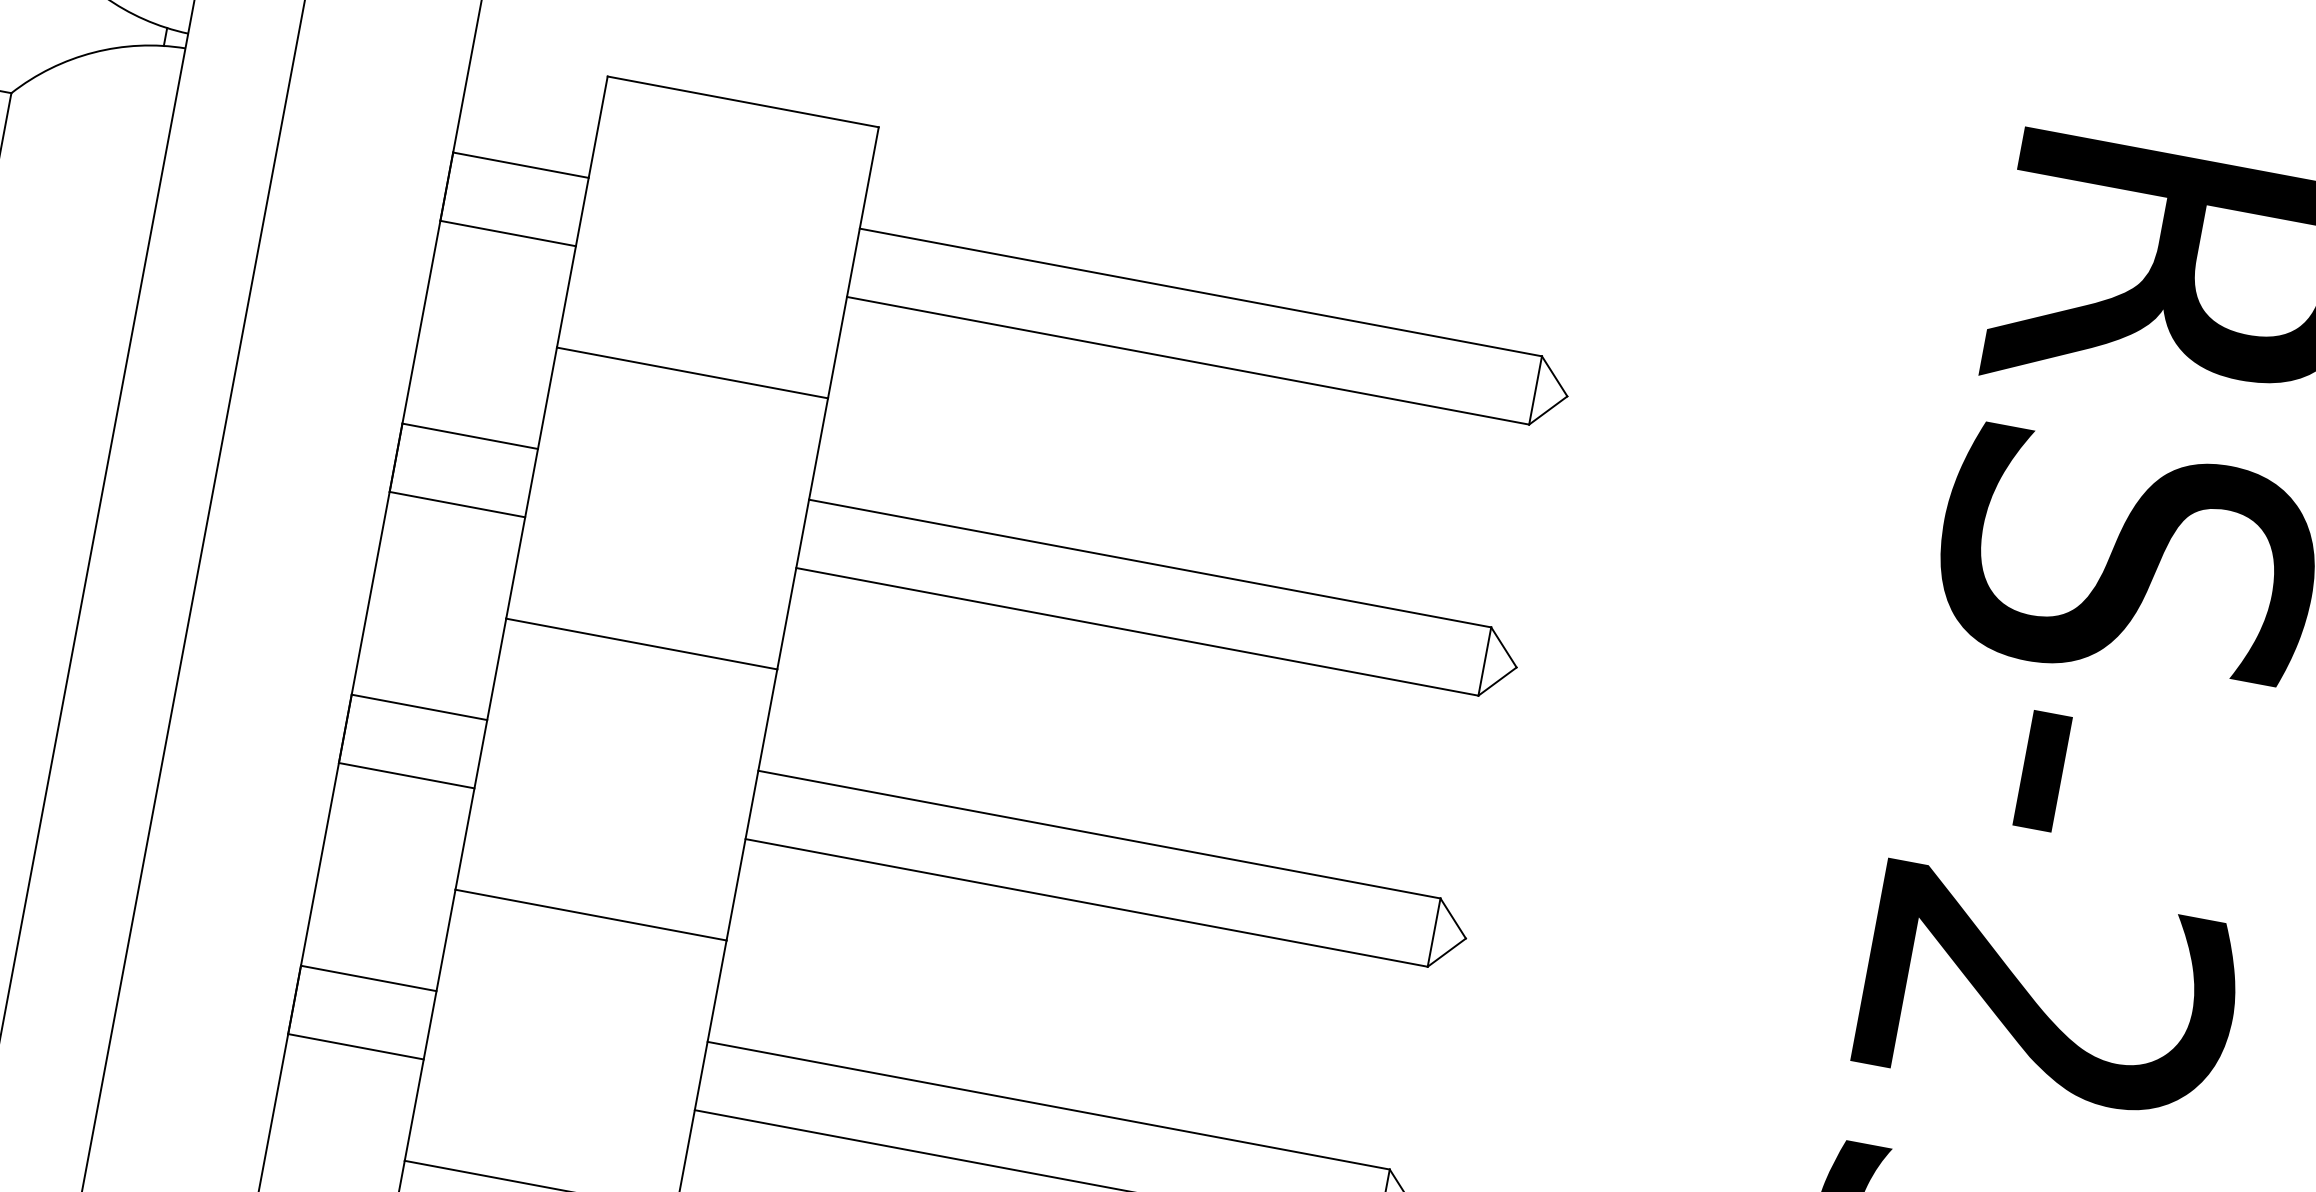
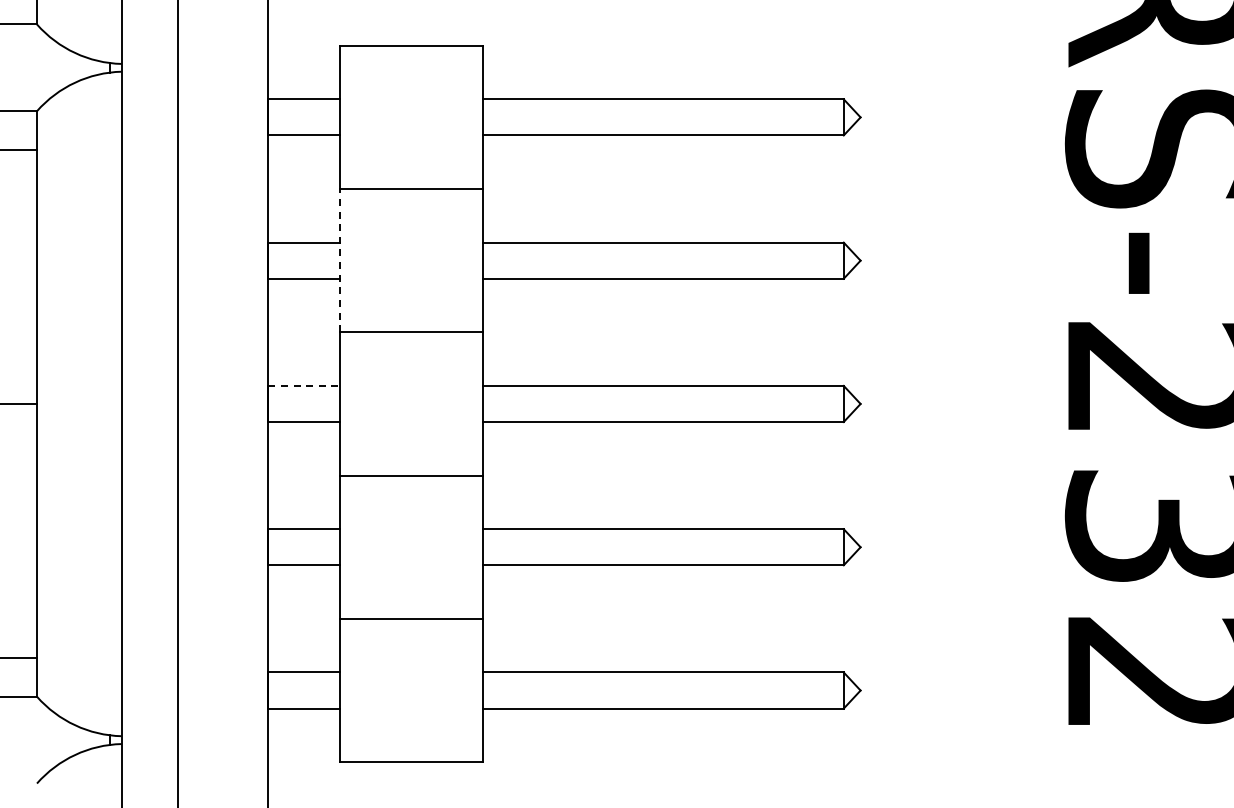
line: (530, 482) -> (339, 260), solid -> dashed
line: (420, 706) -> (304, 385), solid -> dashed

